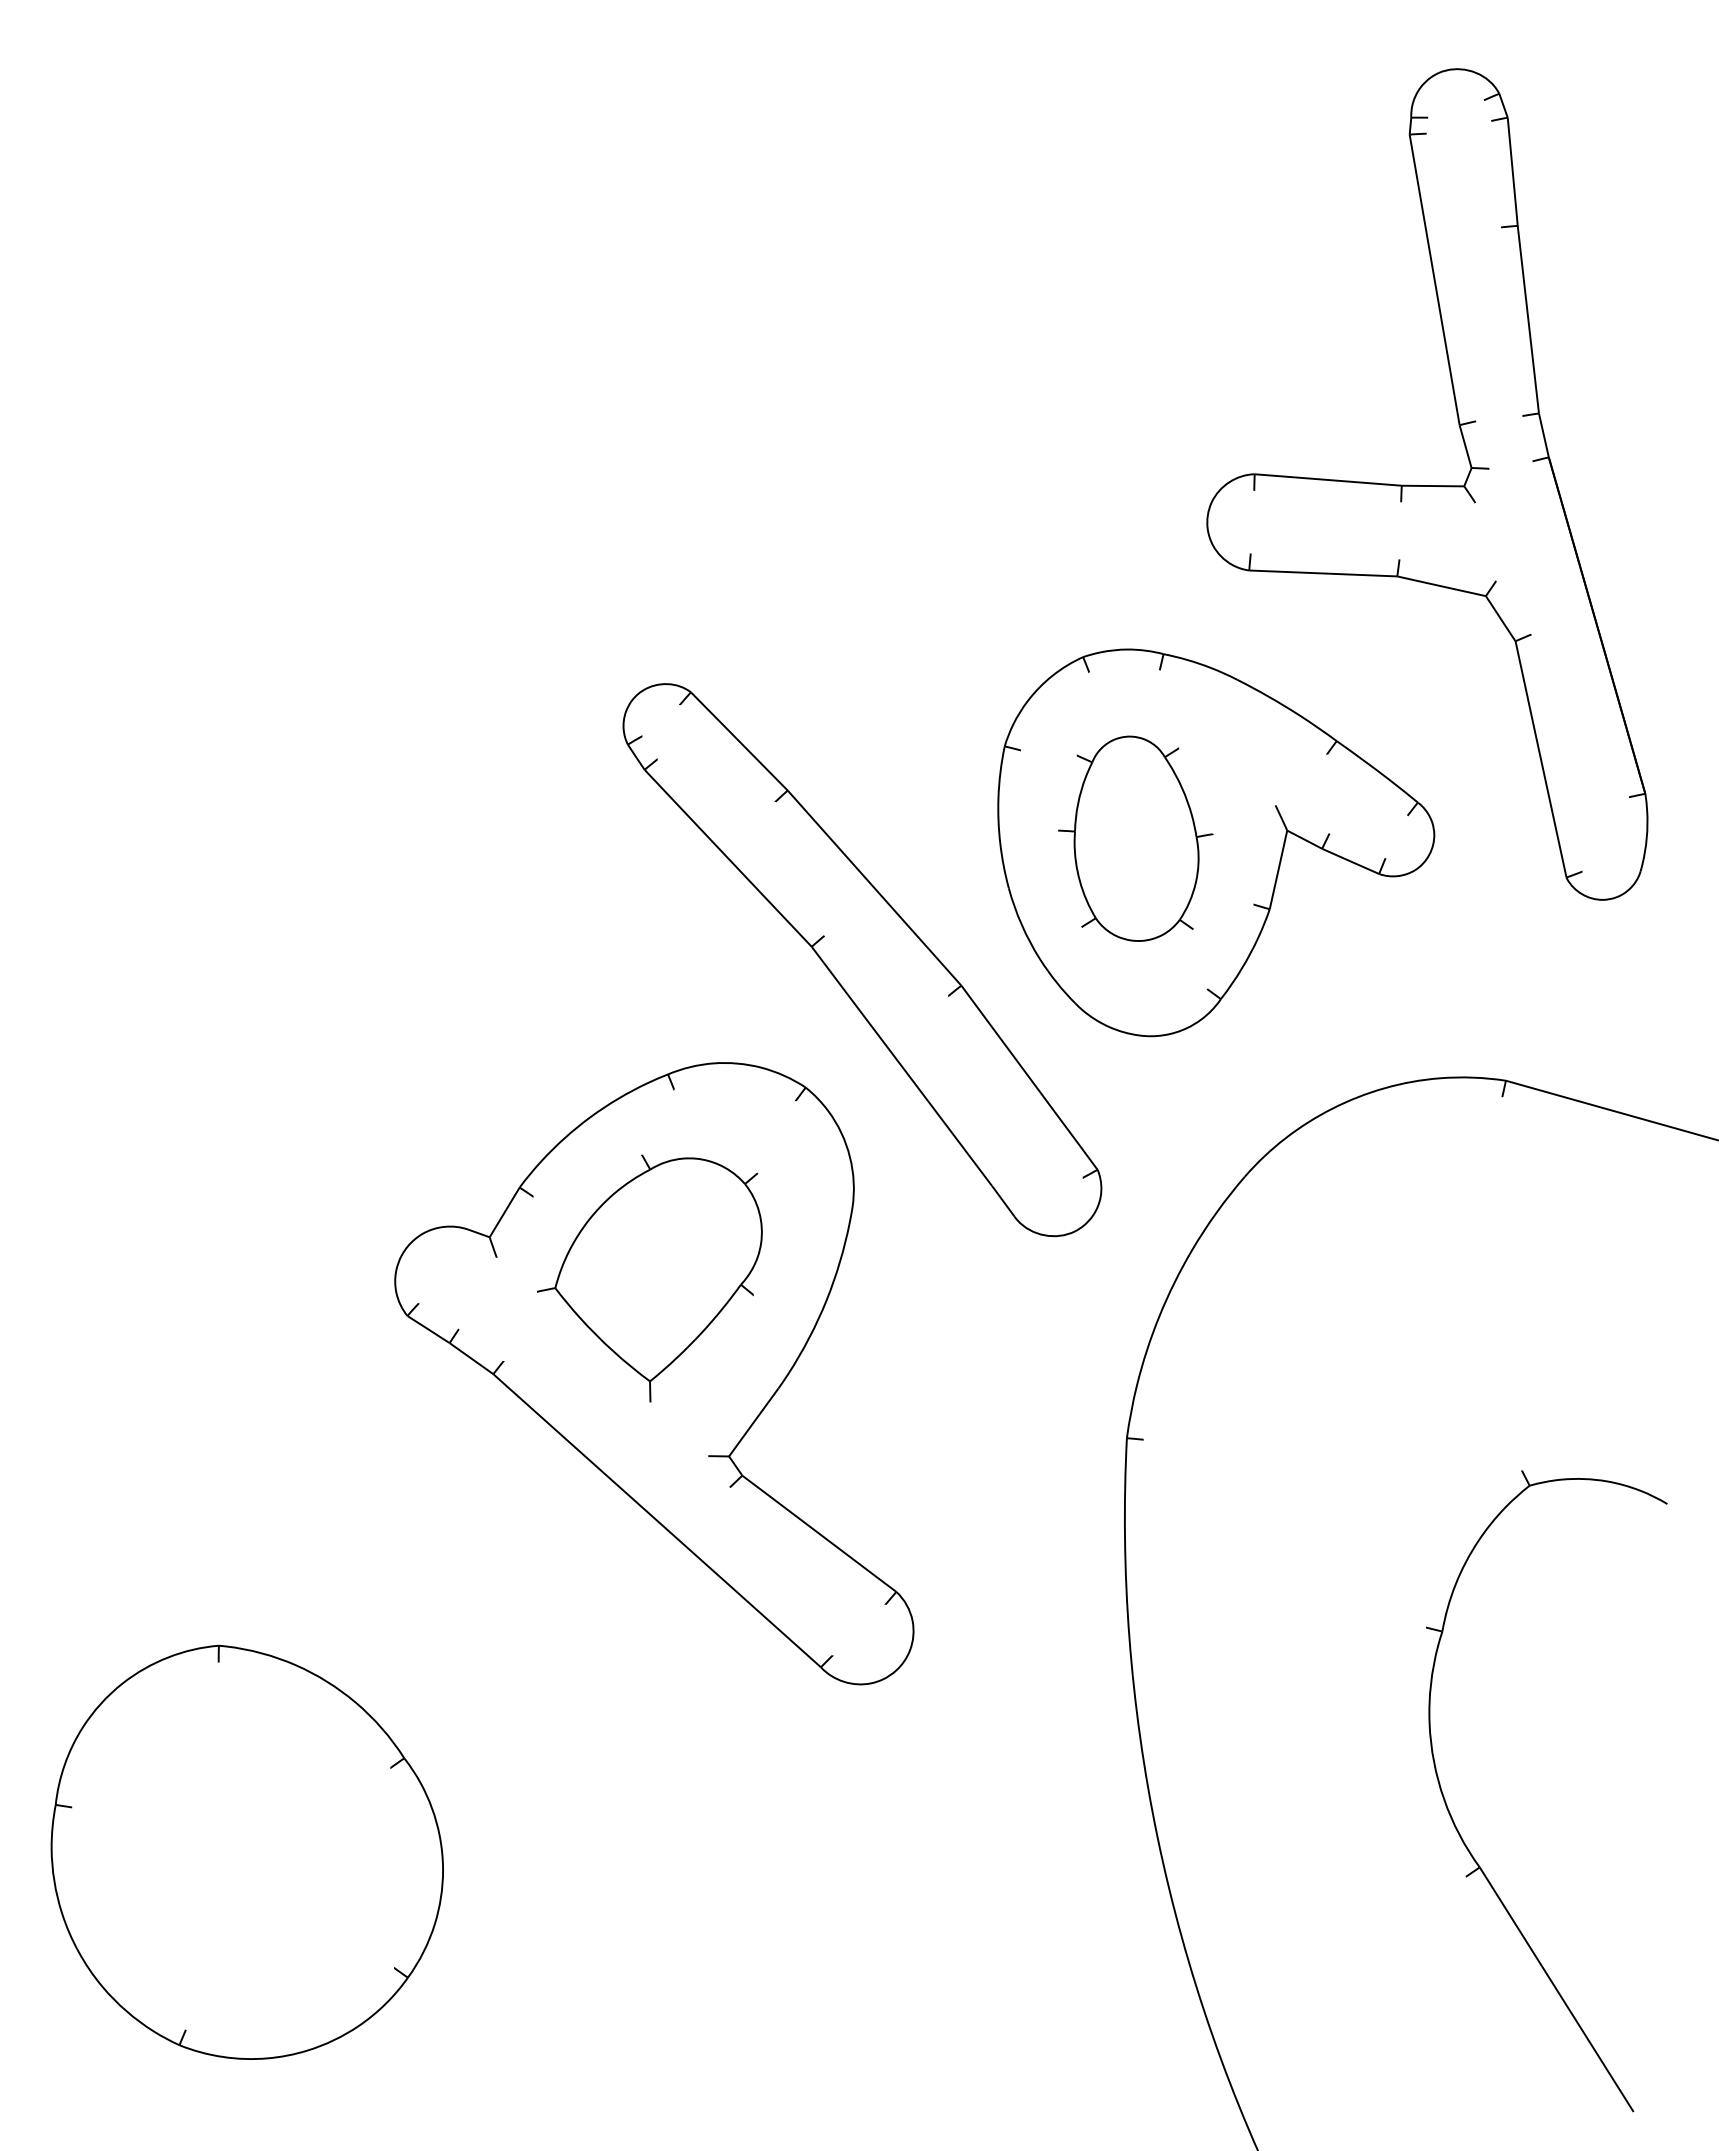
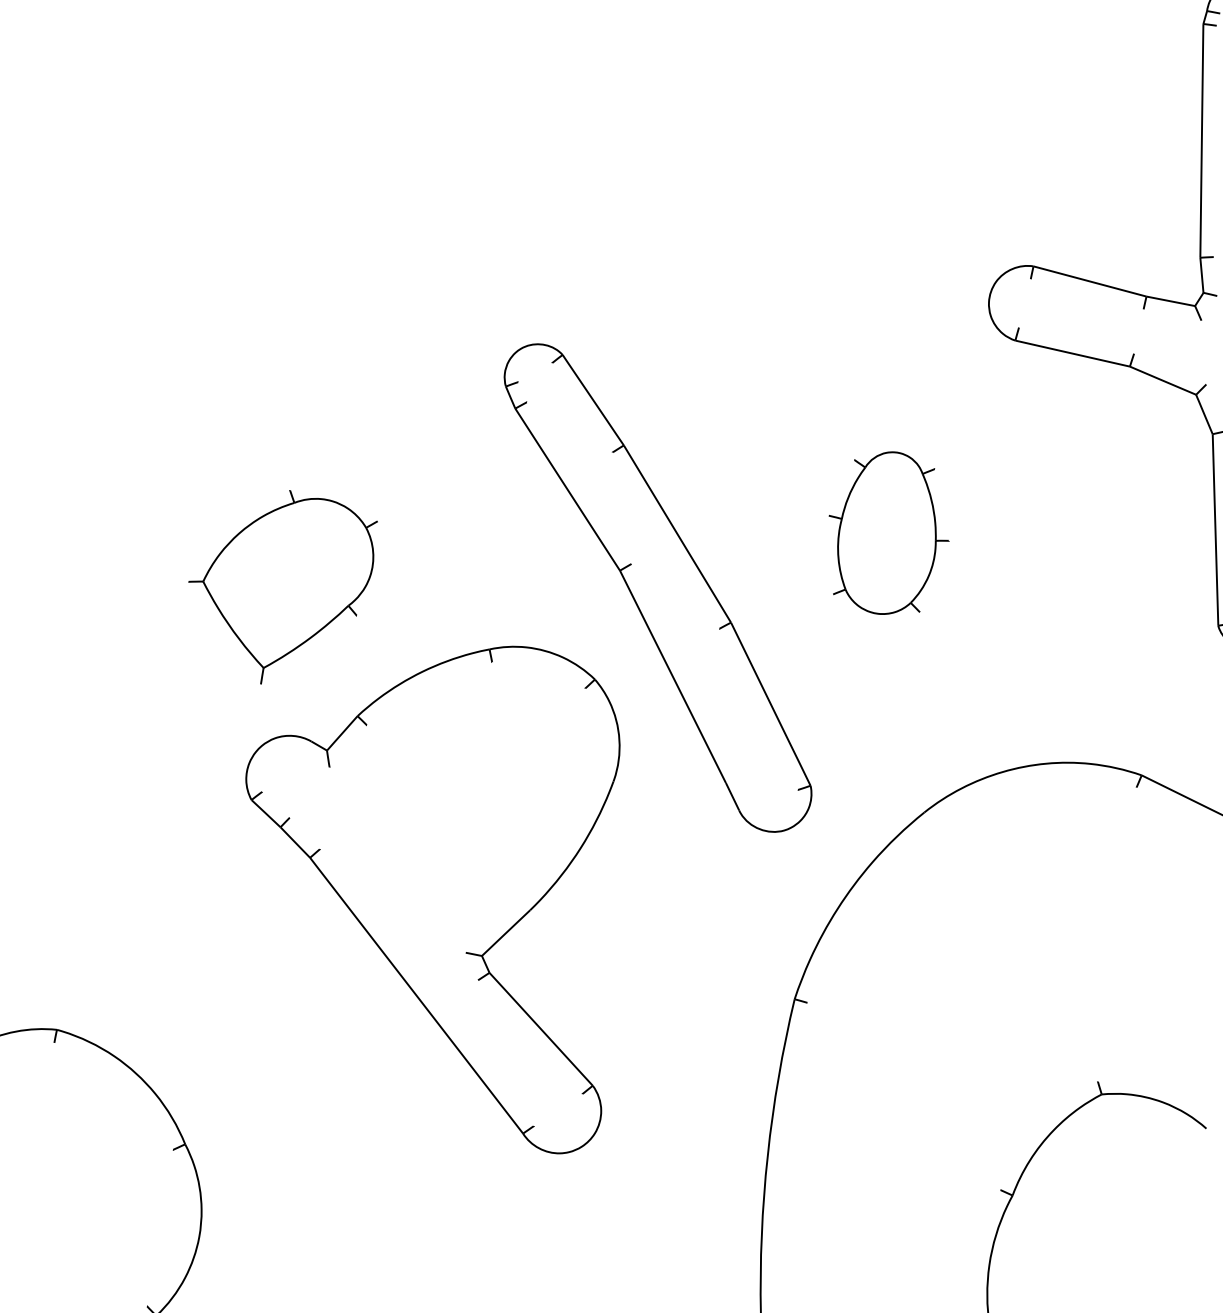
part: (1216, 842) -> (950, 547), removed
part: (649, 1278) -> (278, 587), moved

